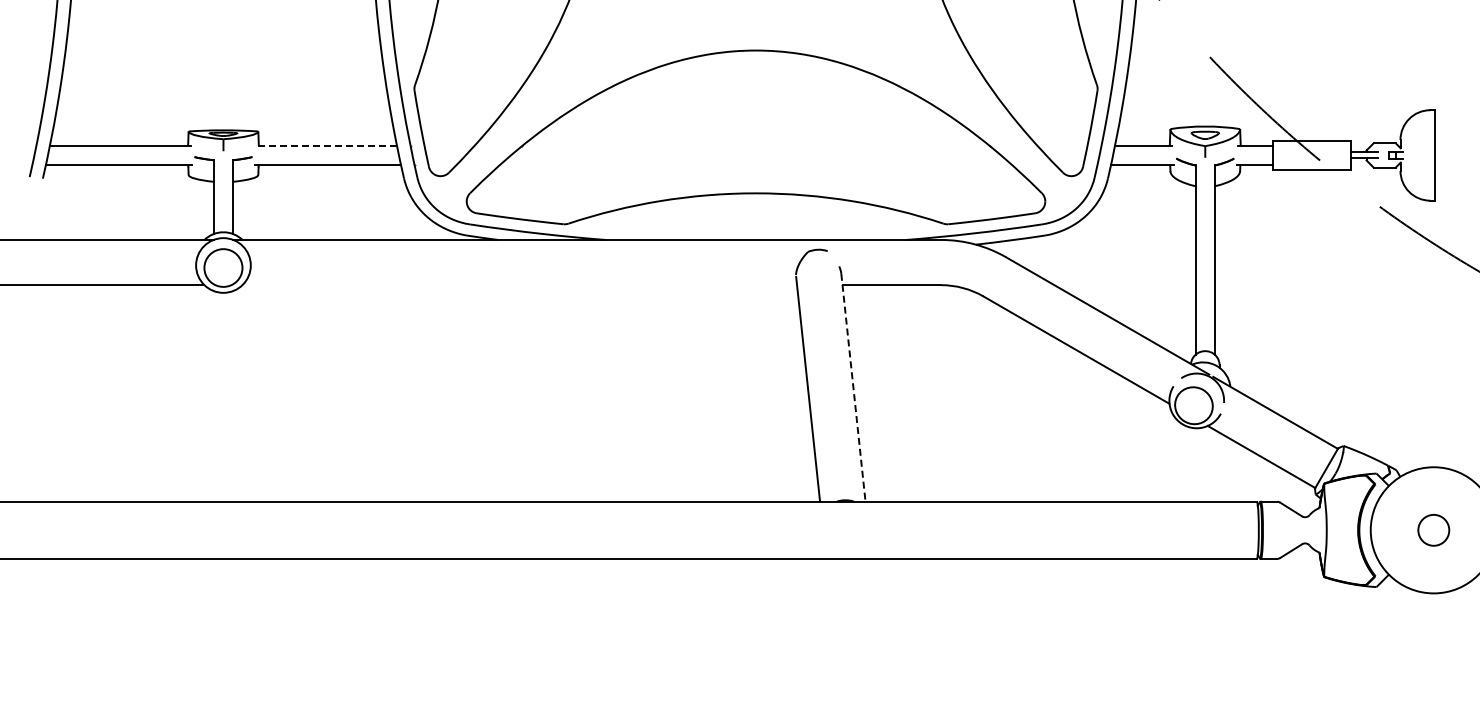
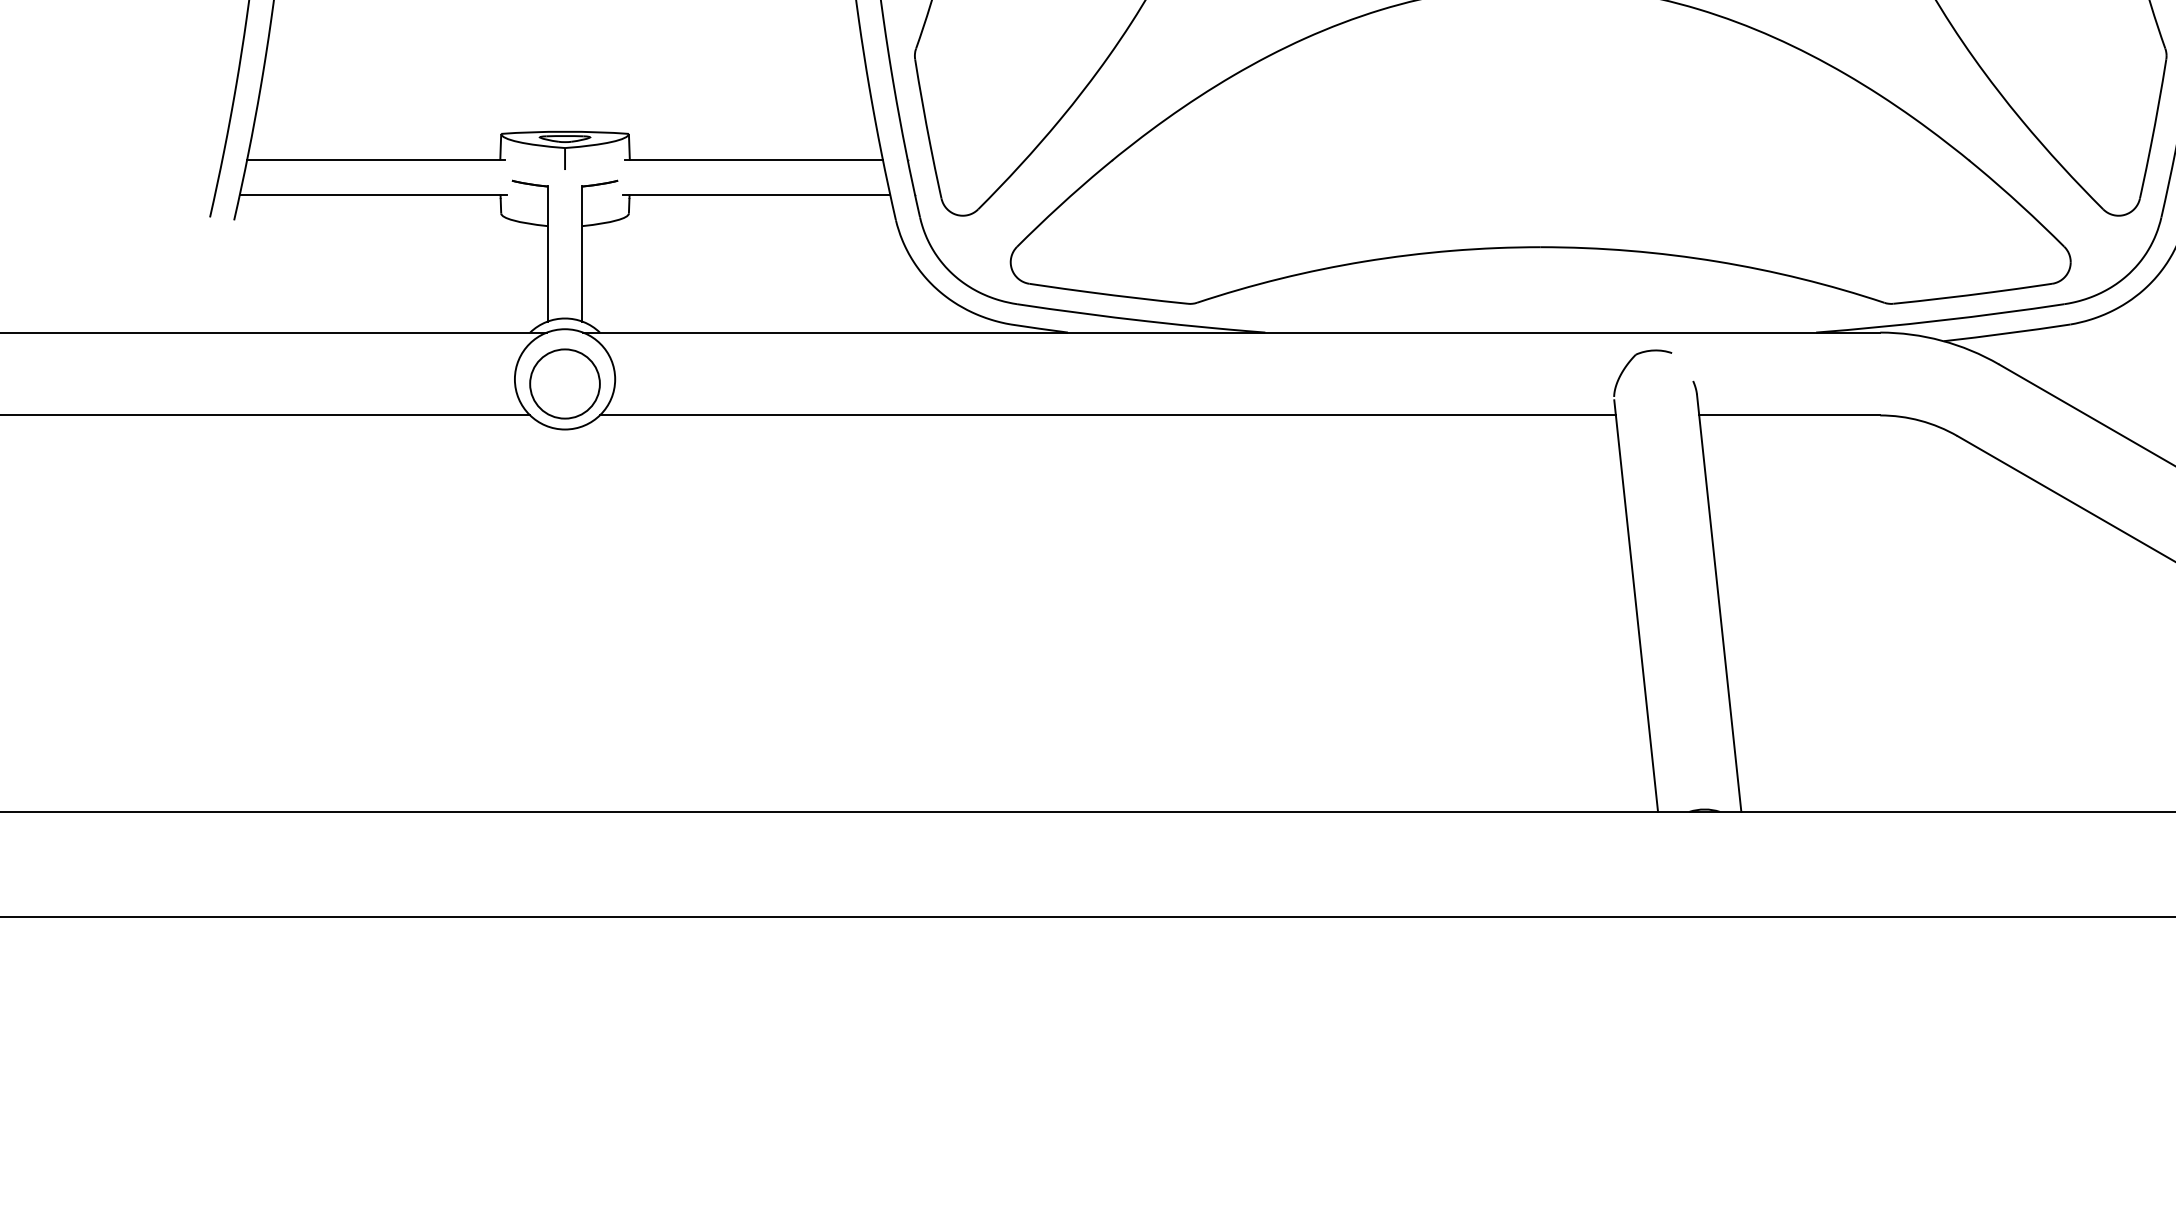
line: (326, 145) -> (753, 159), dashed -> solid
line: (519, 285) -> (1107, 416), added
line: (853, 387) -> (1719, 602), dashed -> solid

